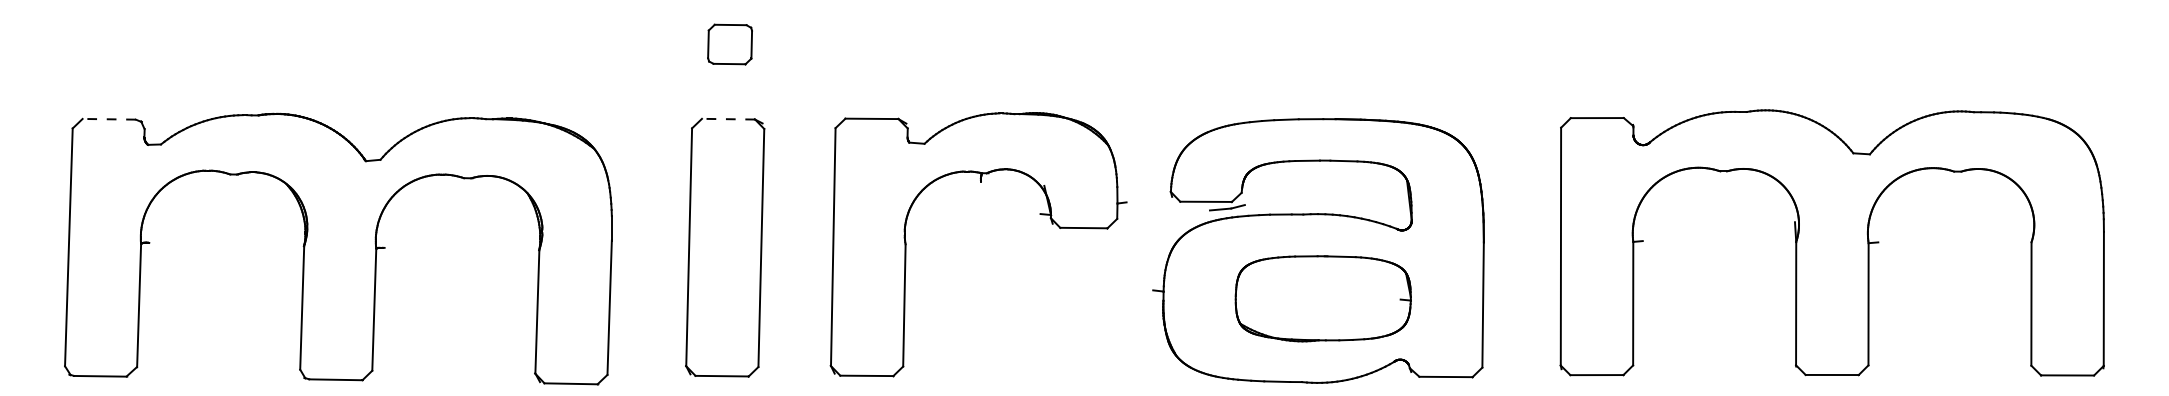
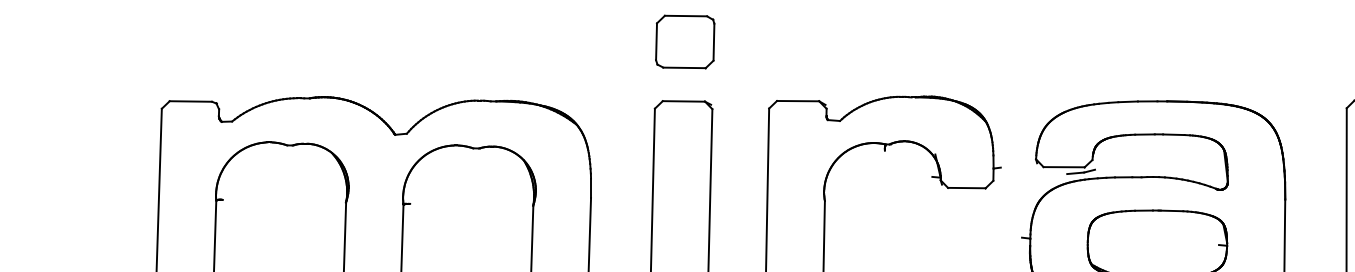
part: (729, 44) -> (684, 41), size x1.67
line: (109, 119) -> (191, 101), dashed -> solid
line: (728, 119) -> (683, 101), dashed -> solid

